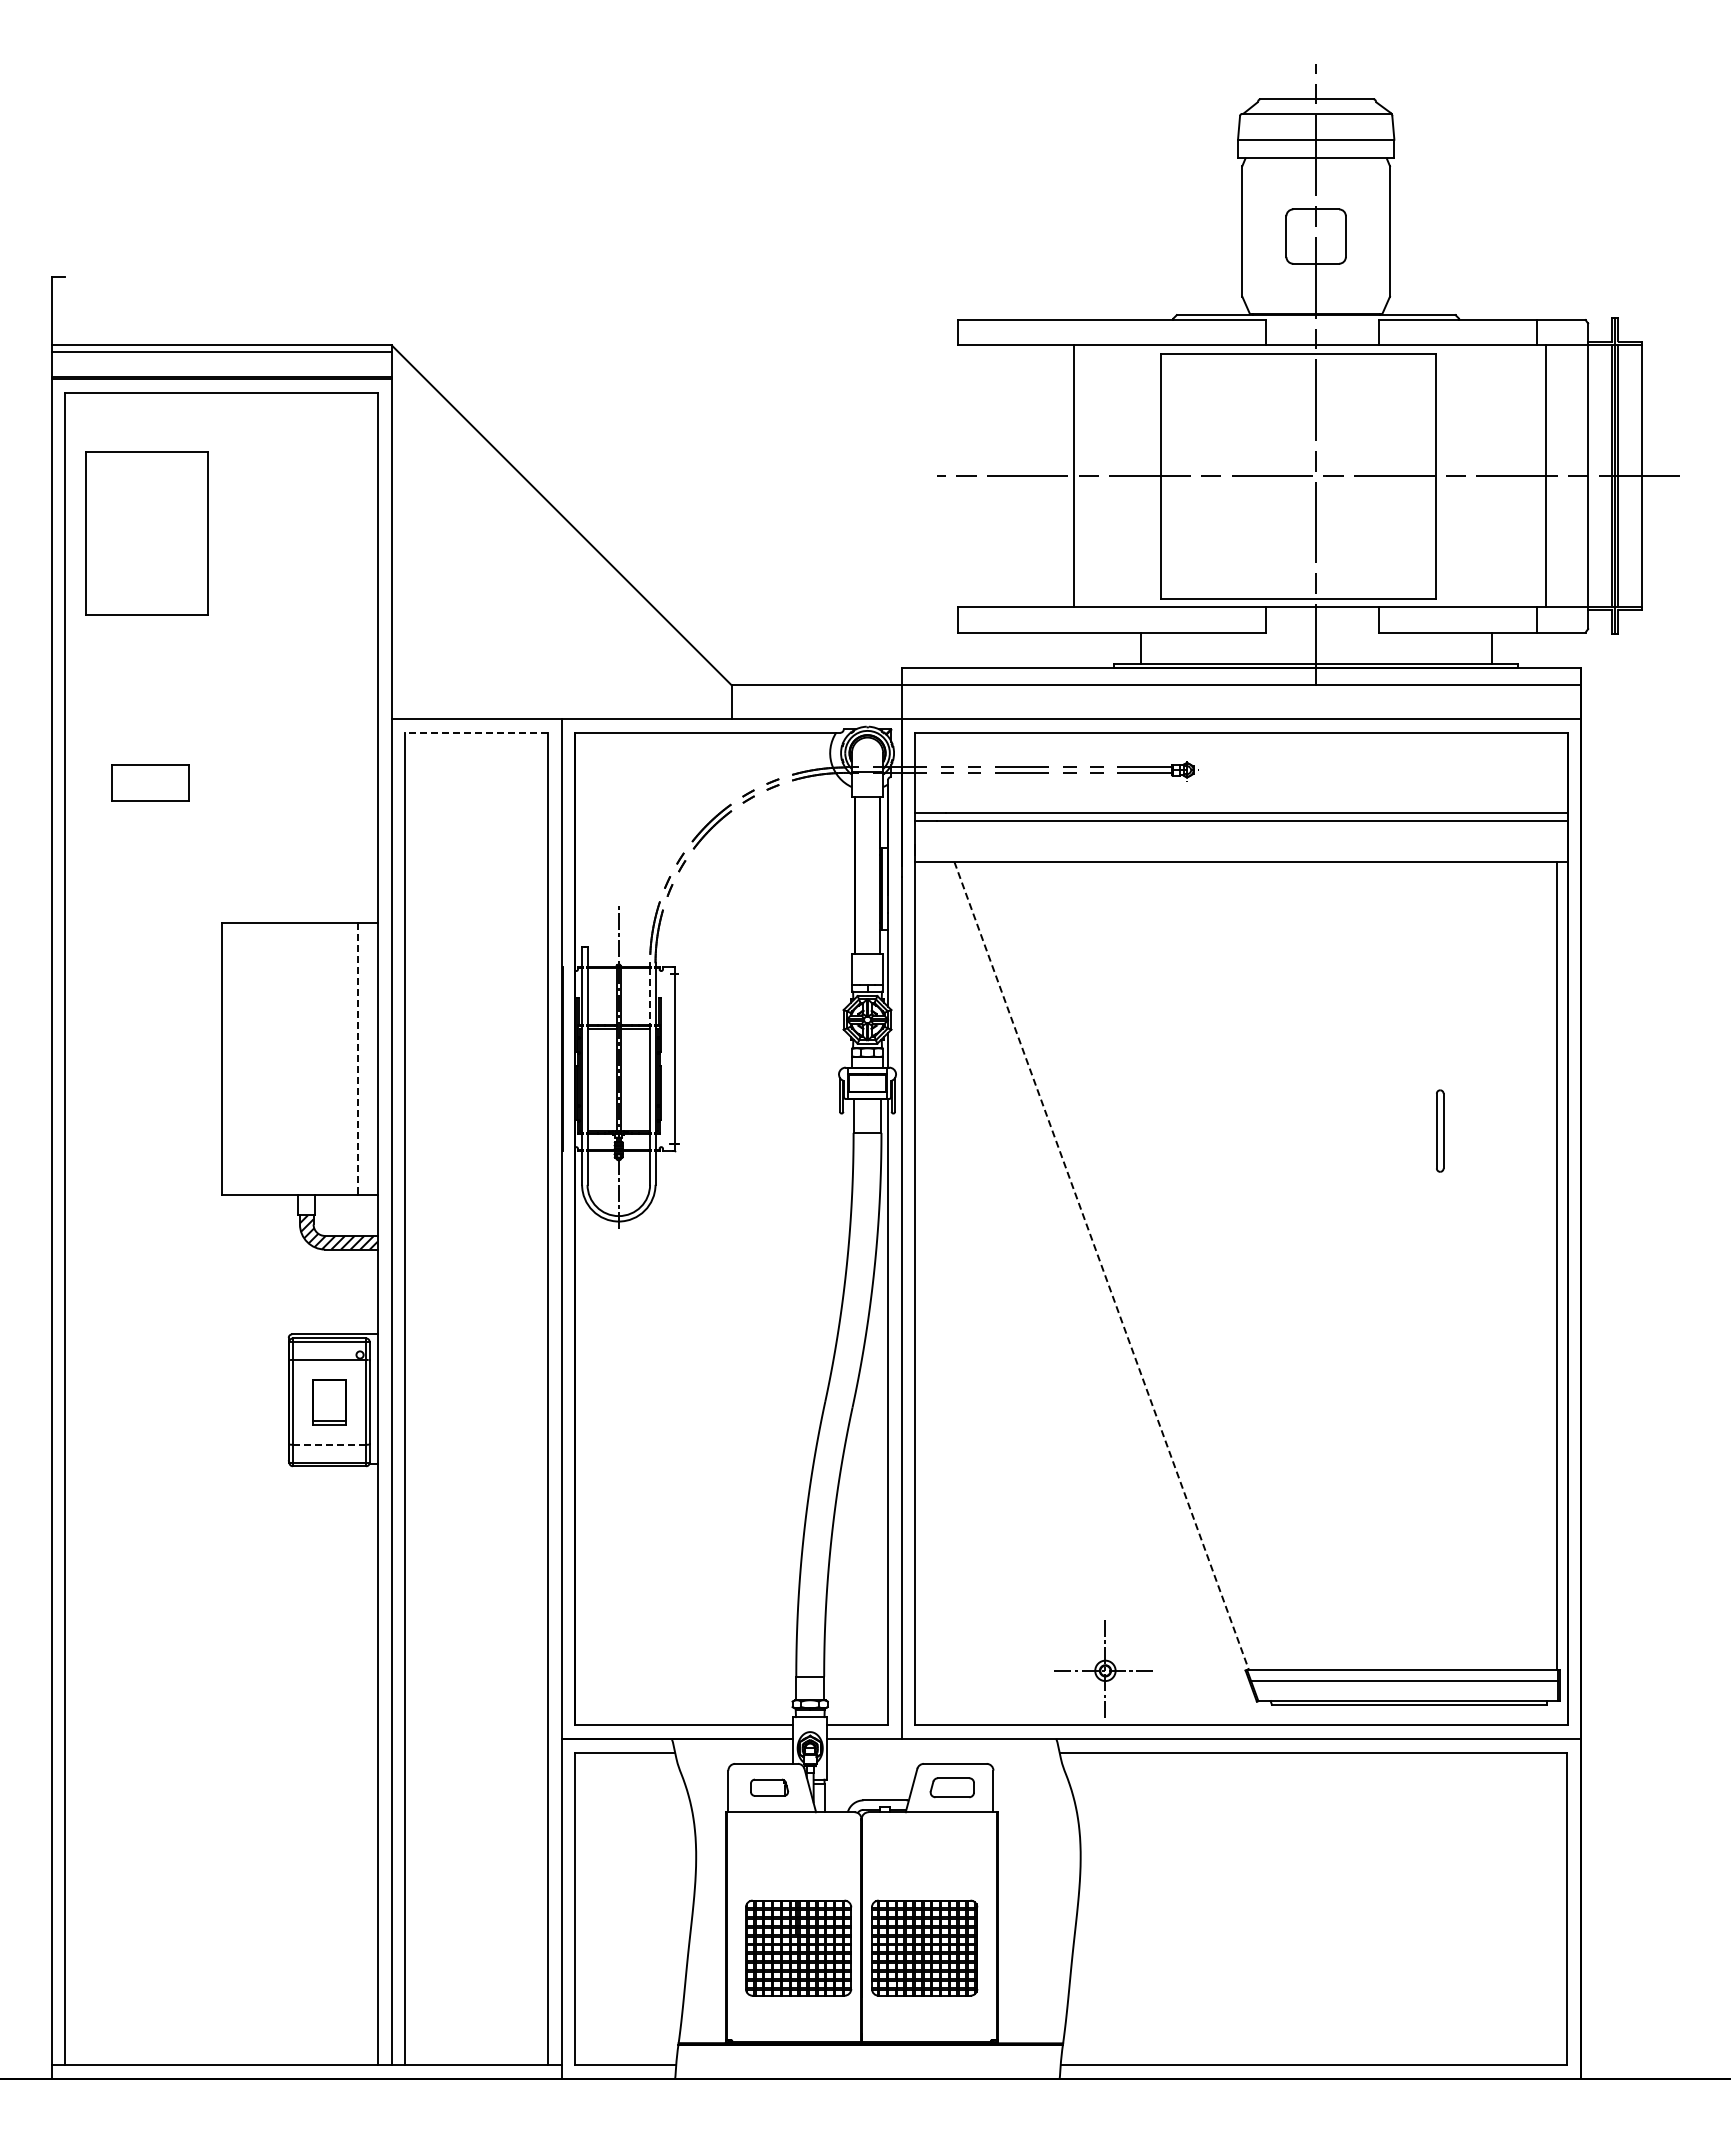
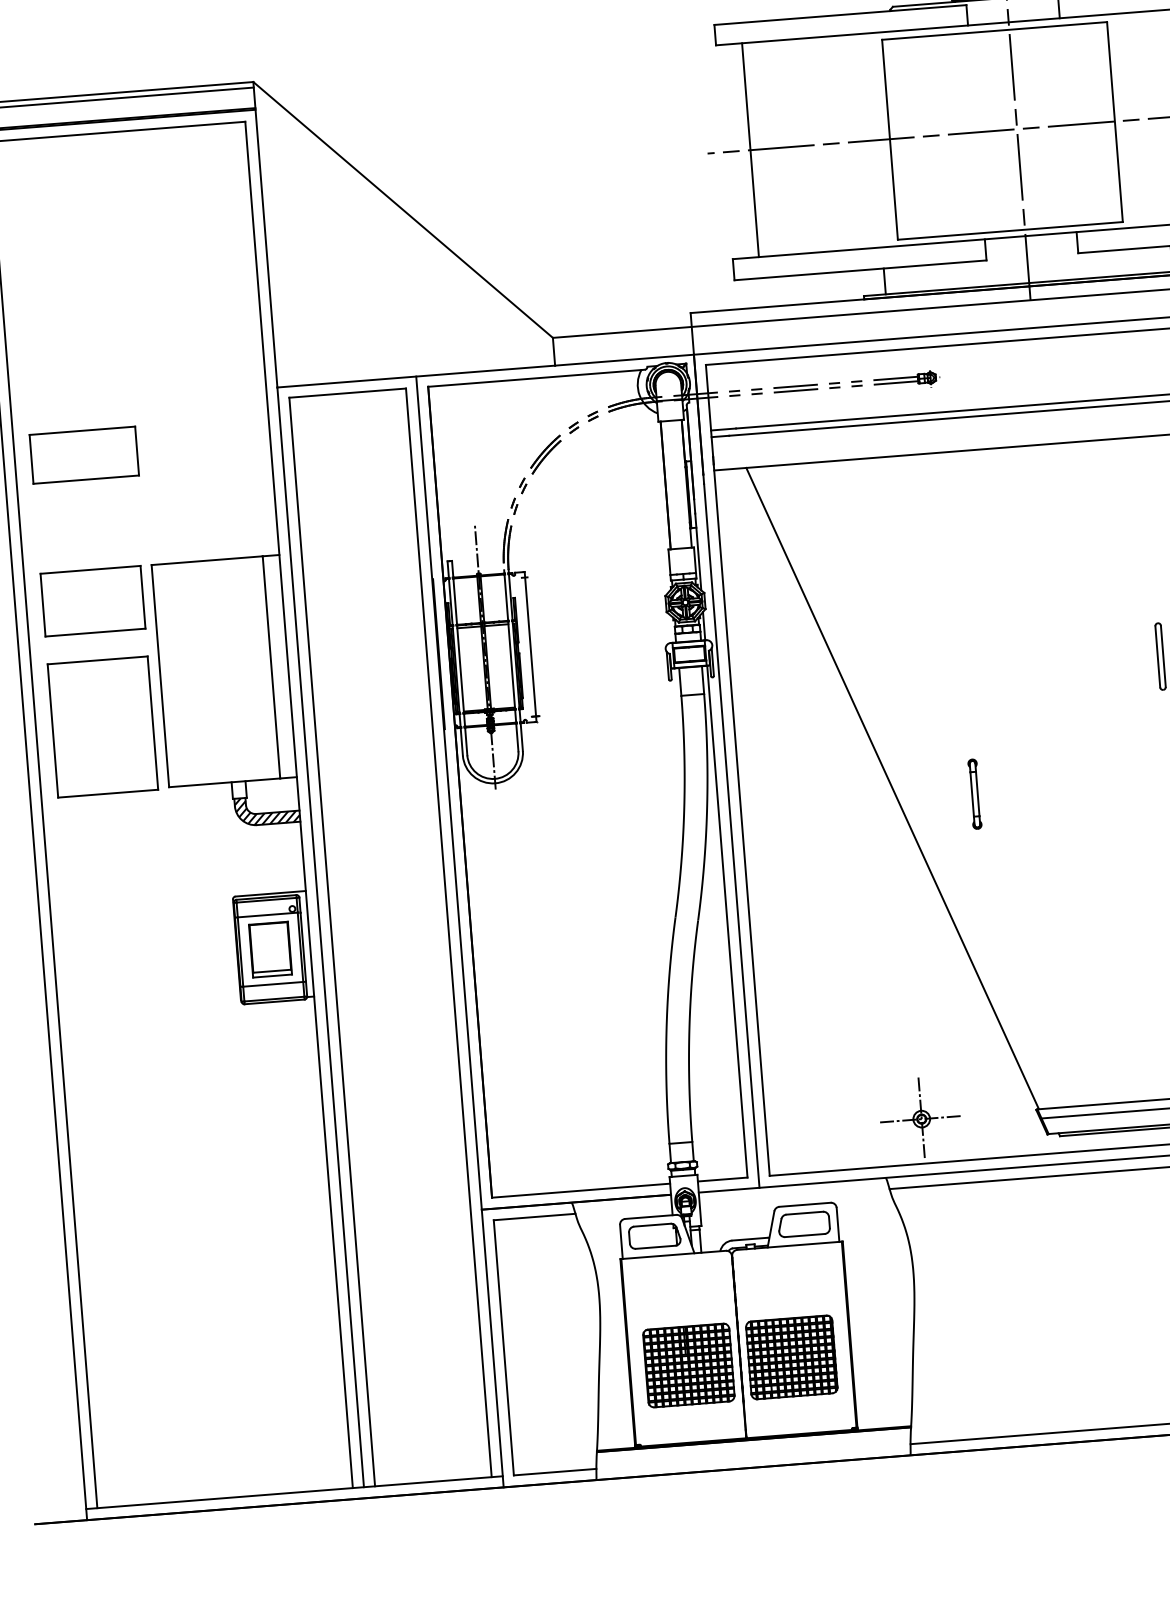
line: (1073, 475) -> (750, 149), moved
part: (146, 533) -> (102, 727), moved
line: (476, 732) -> (347, 392), dashed -> solid
part: (150, 782) -> (84, 454), size x1.67
part: (146, 961) -> (92, 601), added
line: (650, 997) -> (506, 598), dashed -> solid
line: (357, 1059) -> (271, 667), dashed -> solid
line: (1101, 1266) -> (892, 789), dashed -> solid
part: (1201, 1280) -> (975, 794), added
part: (329, 1402) -> (270, 949), size x1.43
line: (329, 1444) -> (273, 984), dashed -> solid
part: (769, 1787) -> (654, 1236), size x1.67
part: (952, 1787) -> (804, 1224), size x1.43

